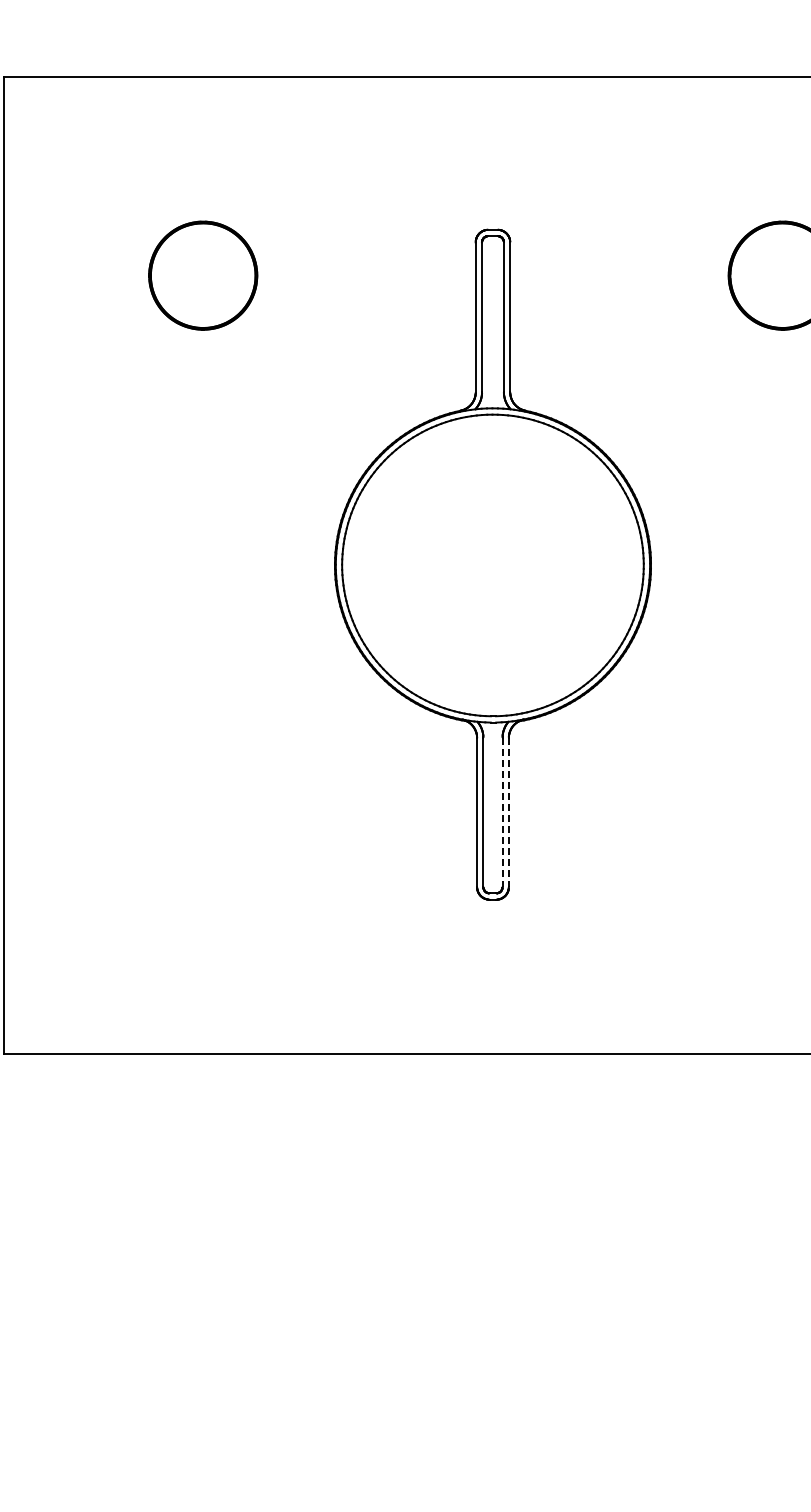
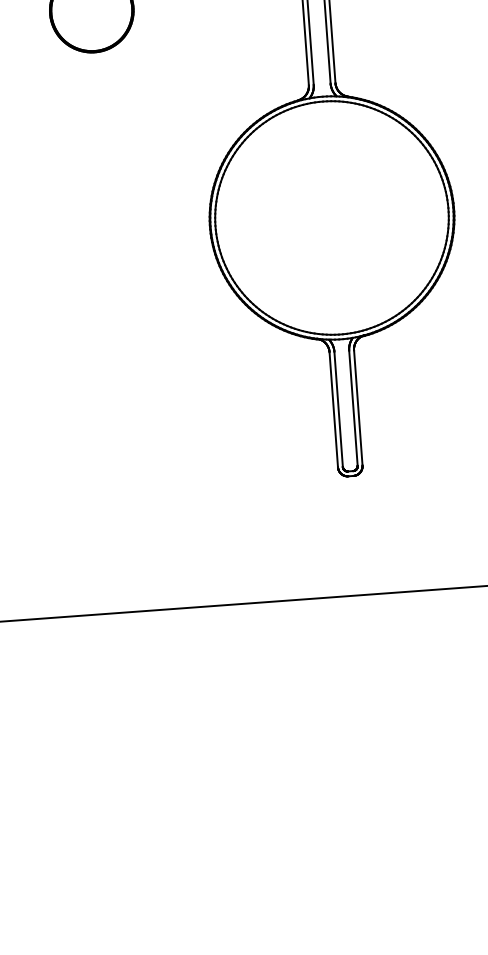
line: (502, 812) -> (353, 408), dashed -> solid
line: (508, 812) -> (358, 407), dashed -> solid

